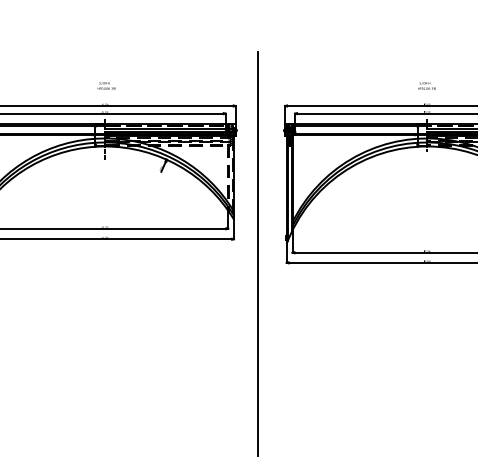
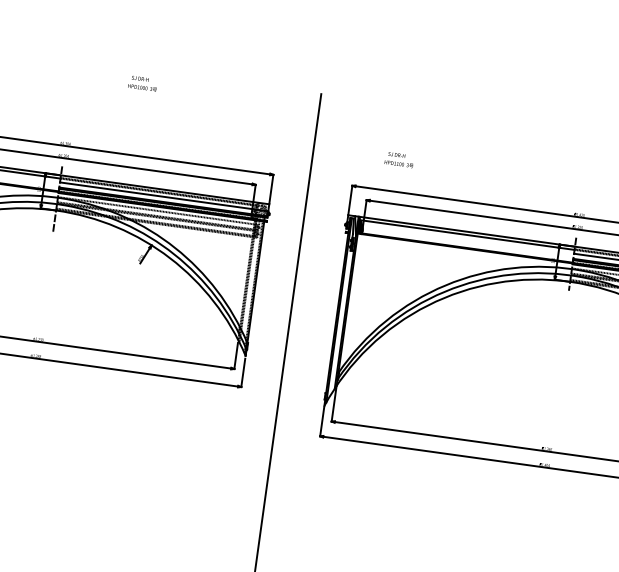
text: (106, 85) -> (142, 82), moved
text: (426, 85) -> (398, 158), moved

